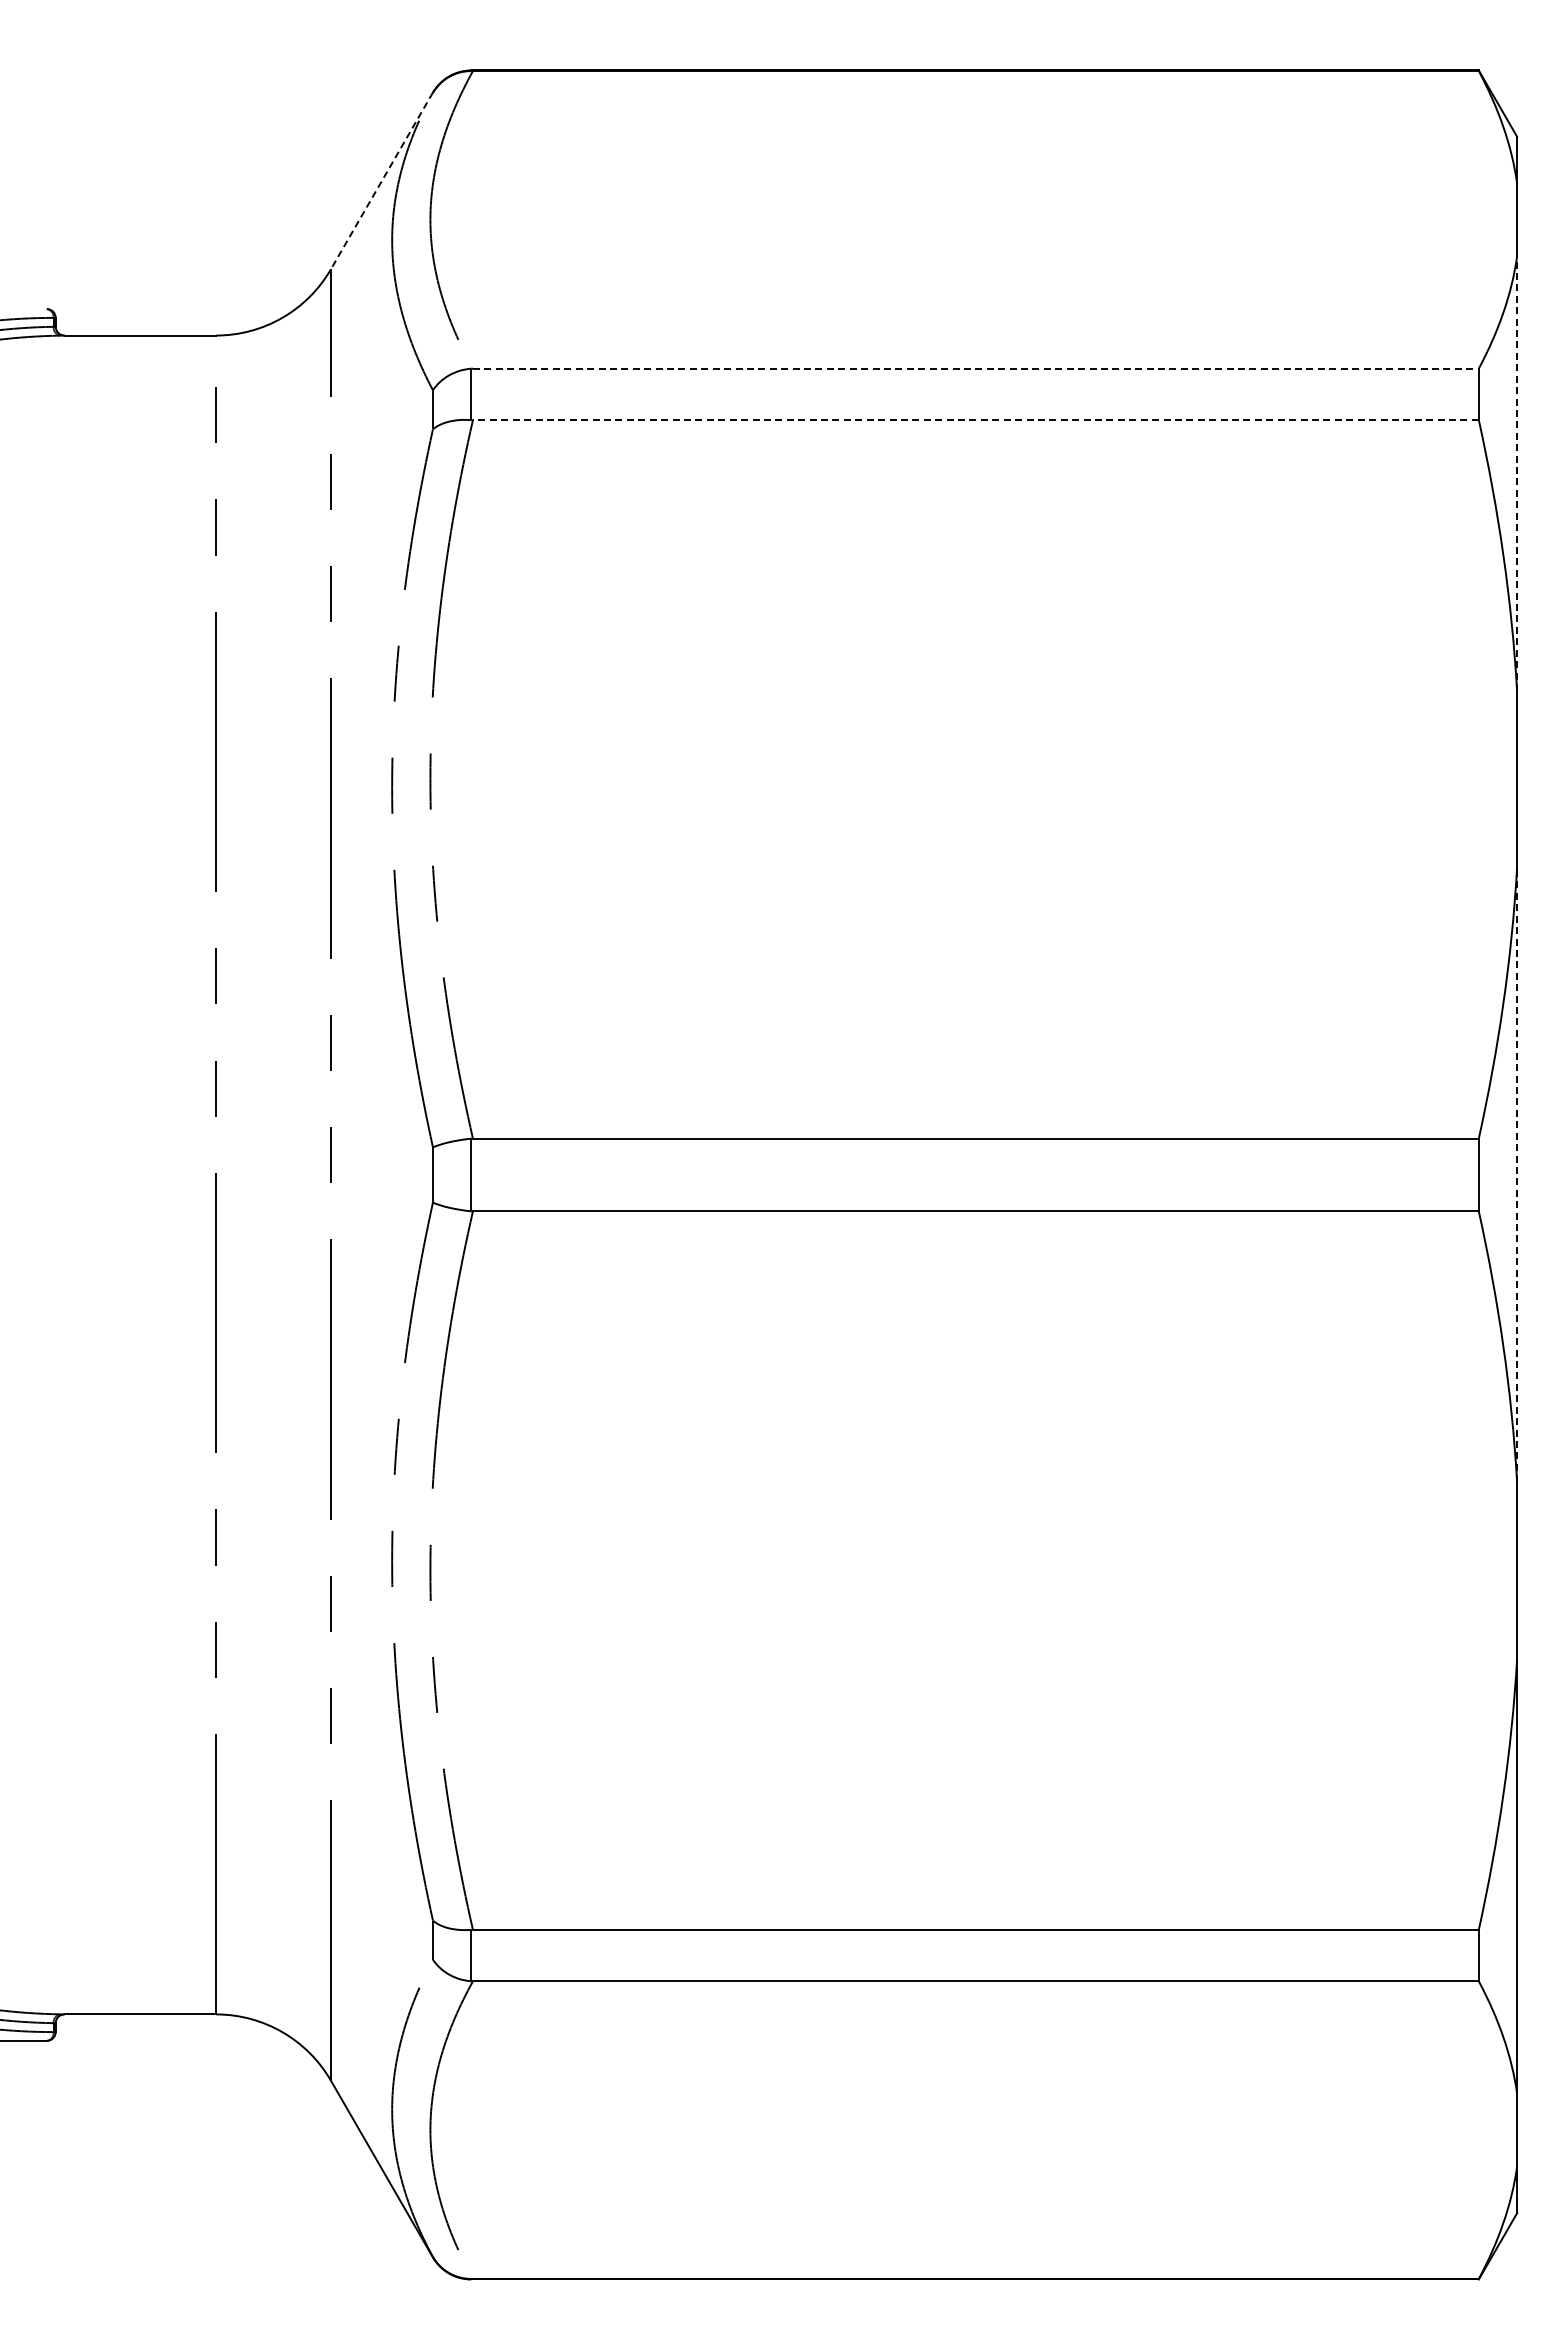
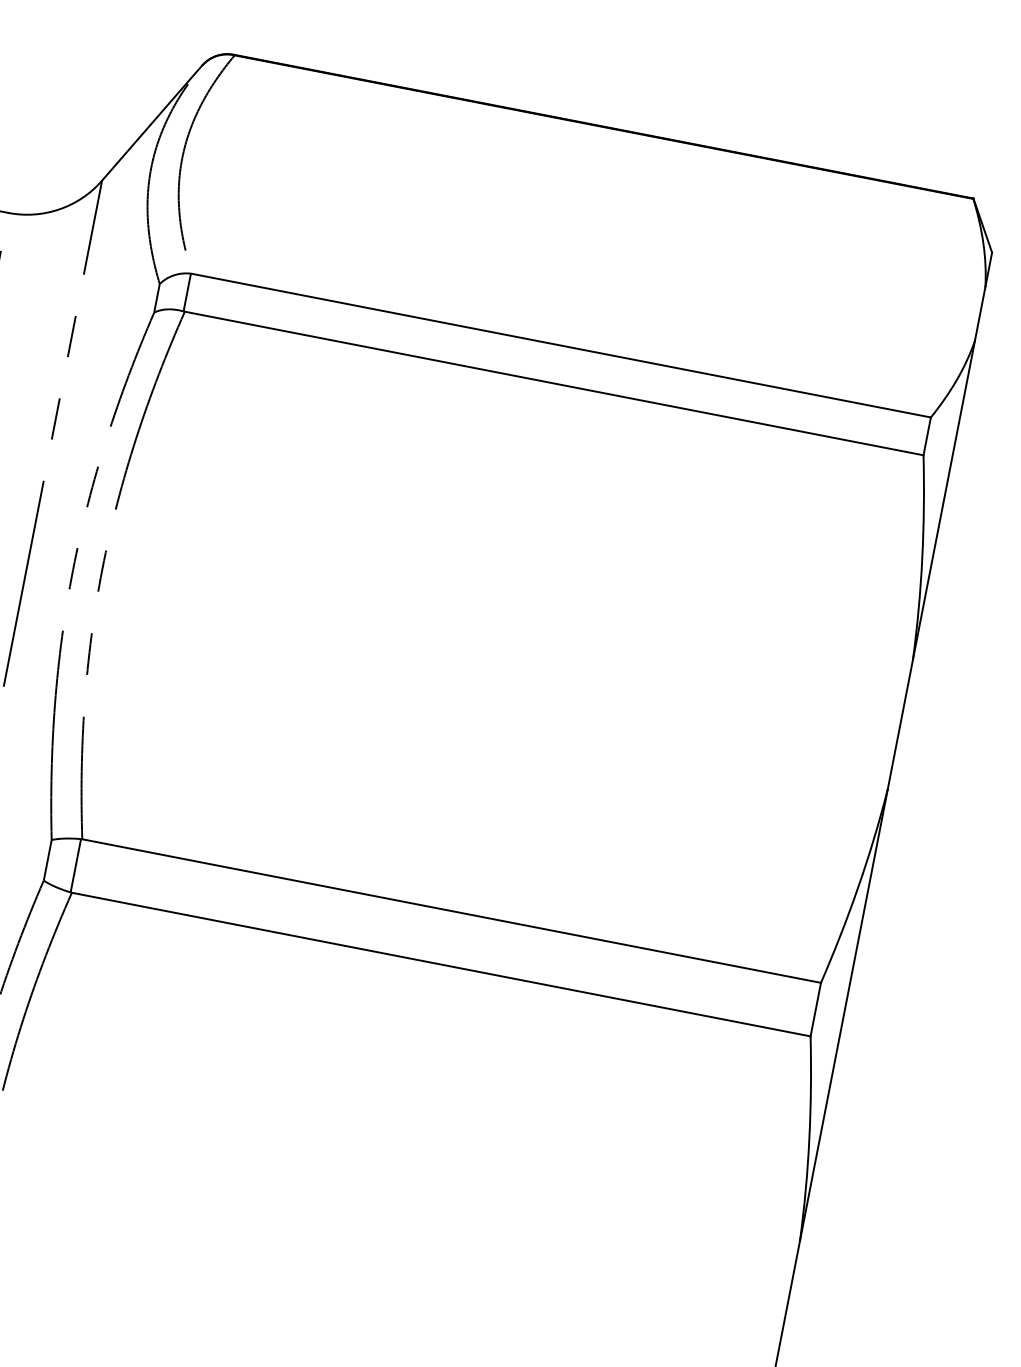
line: (381, 181) -> (151, 123), dashed -> solid
line: (975, 368) -> (561, 345), dashed -> solid
line: (975, 420) -> (553, 383), dashed -> solid
line: (1517, 473) -> (944, 499), dashed -> solid
line: (1517, 1174) -> (844, 1014), dashed -> solid

